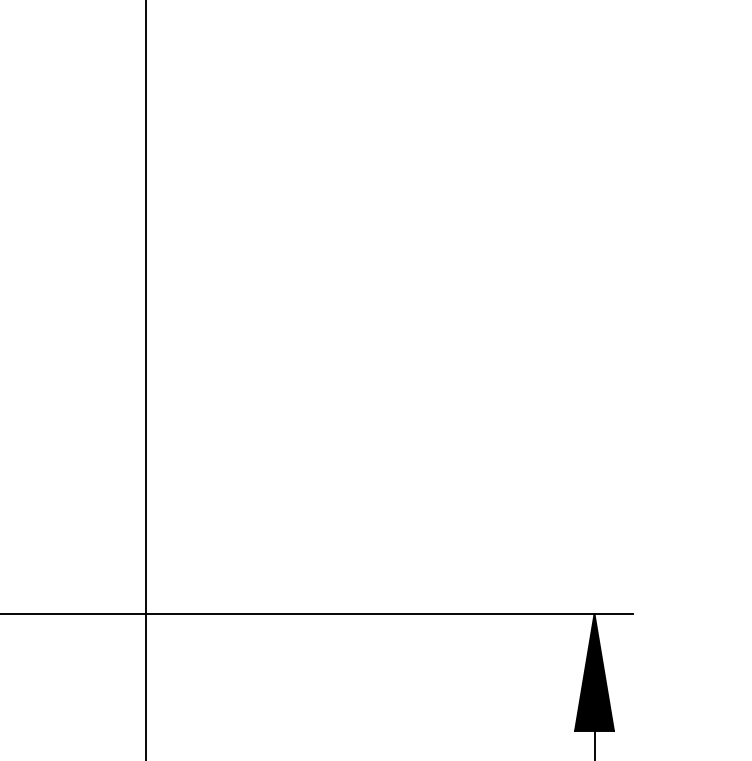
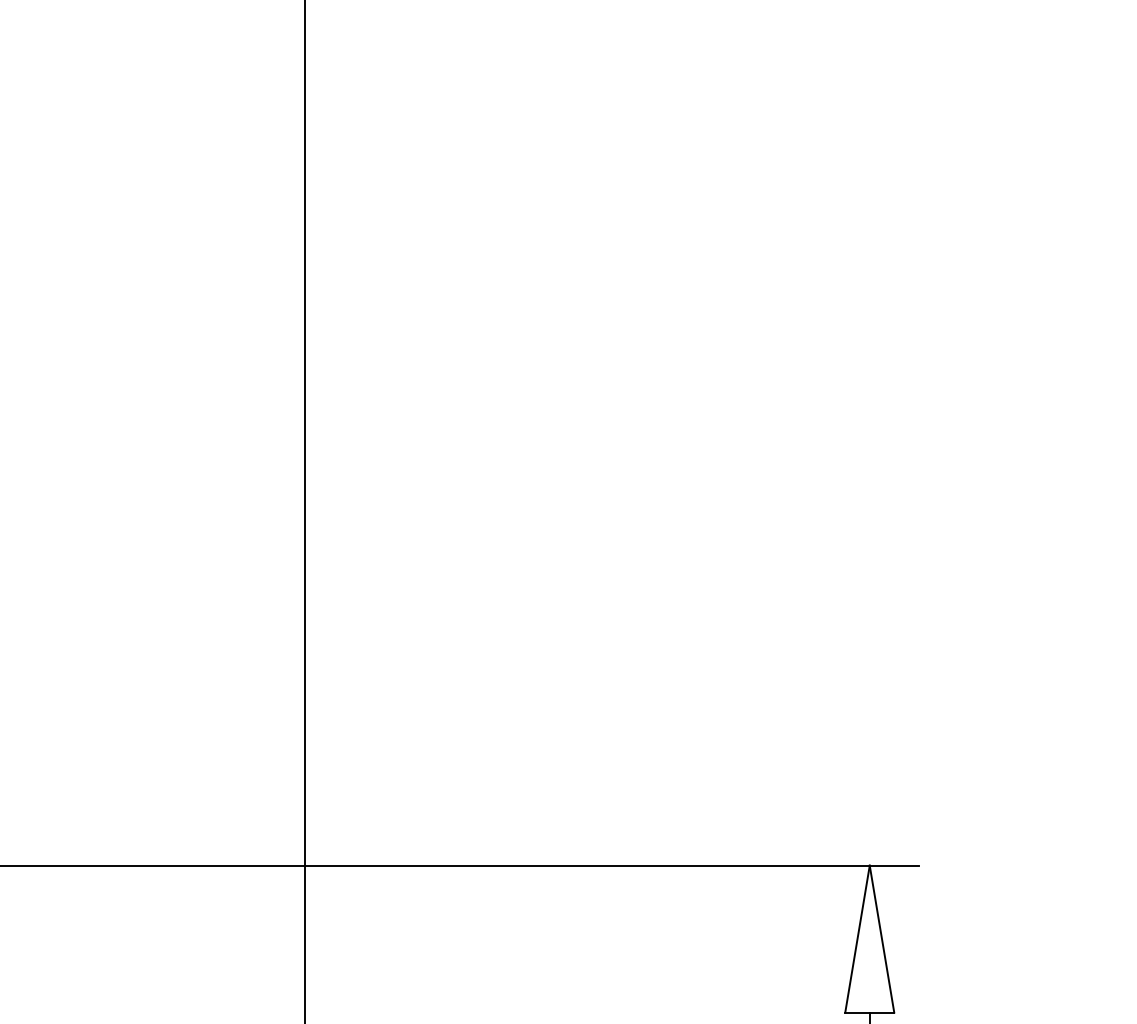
fill: (594, 672) -> (869, 938), removed

